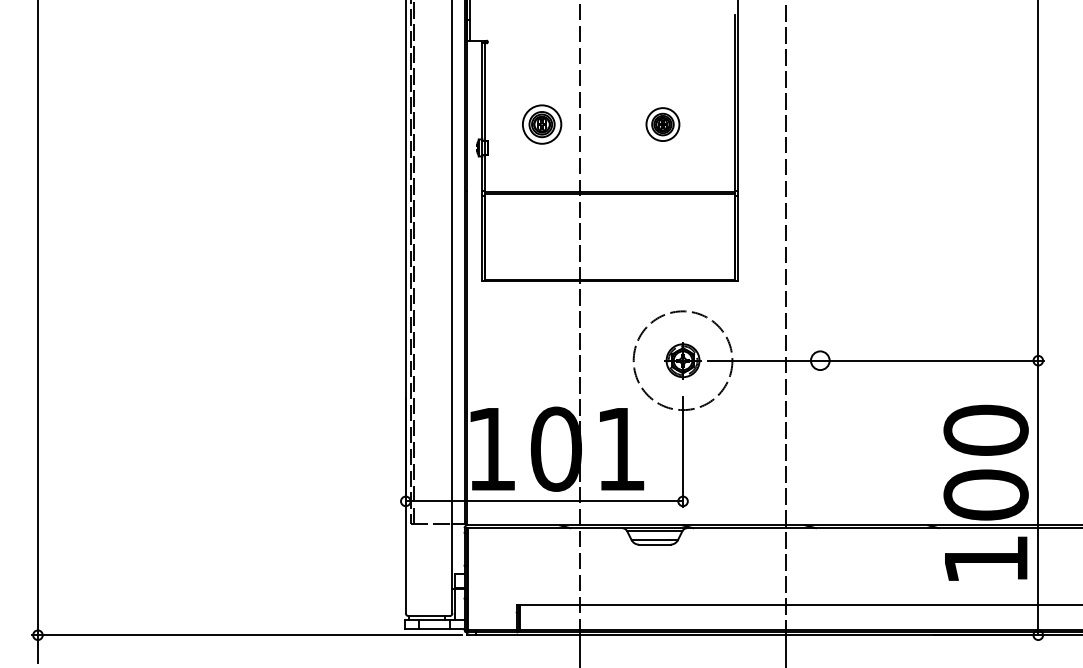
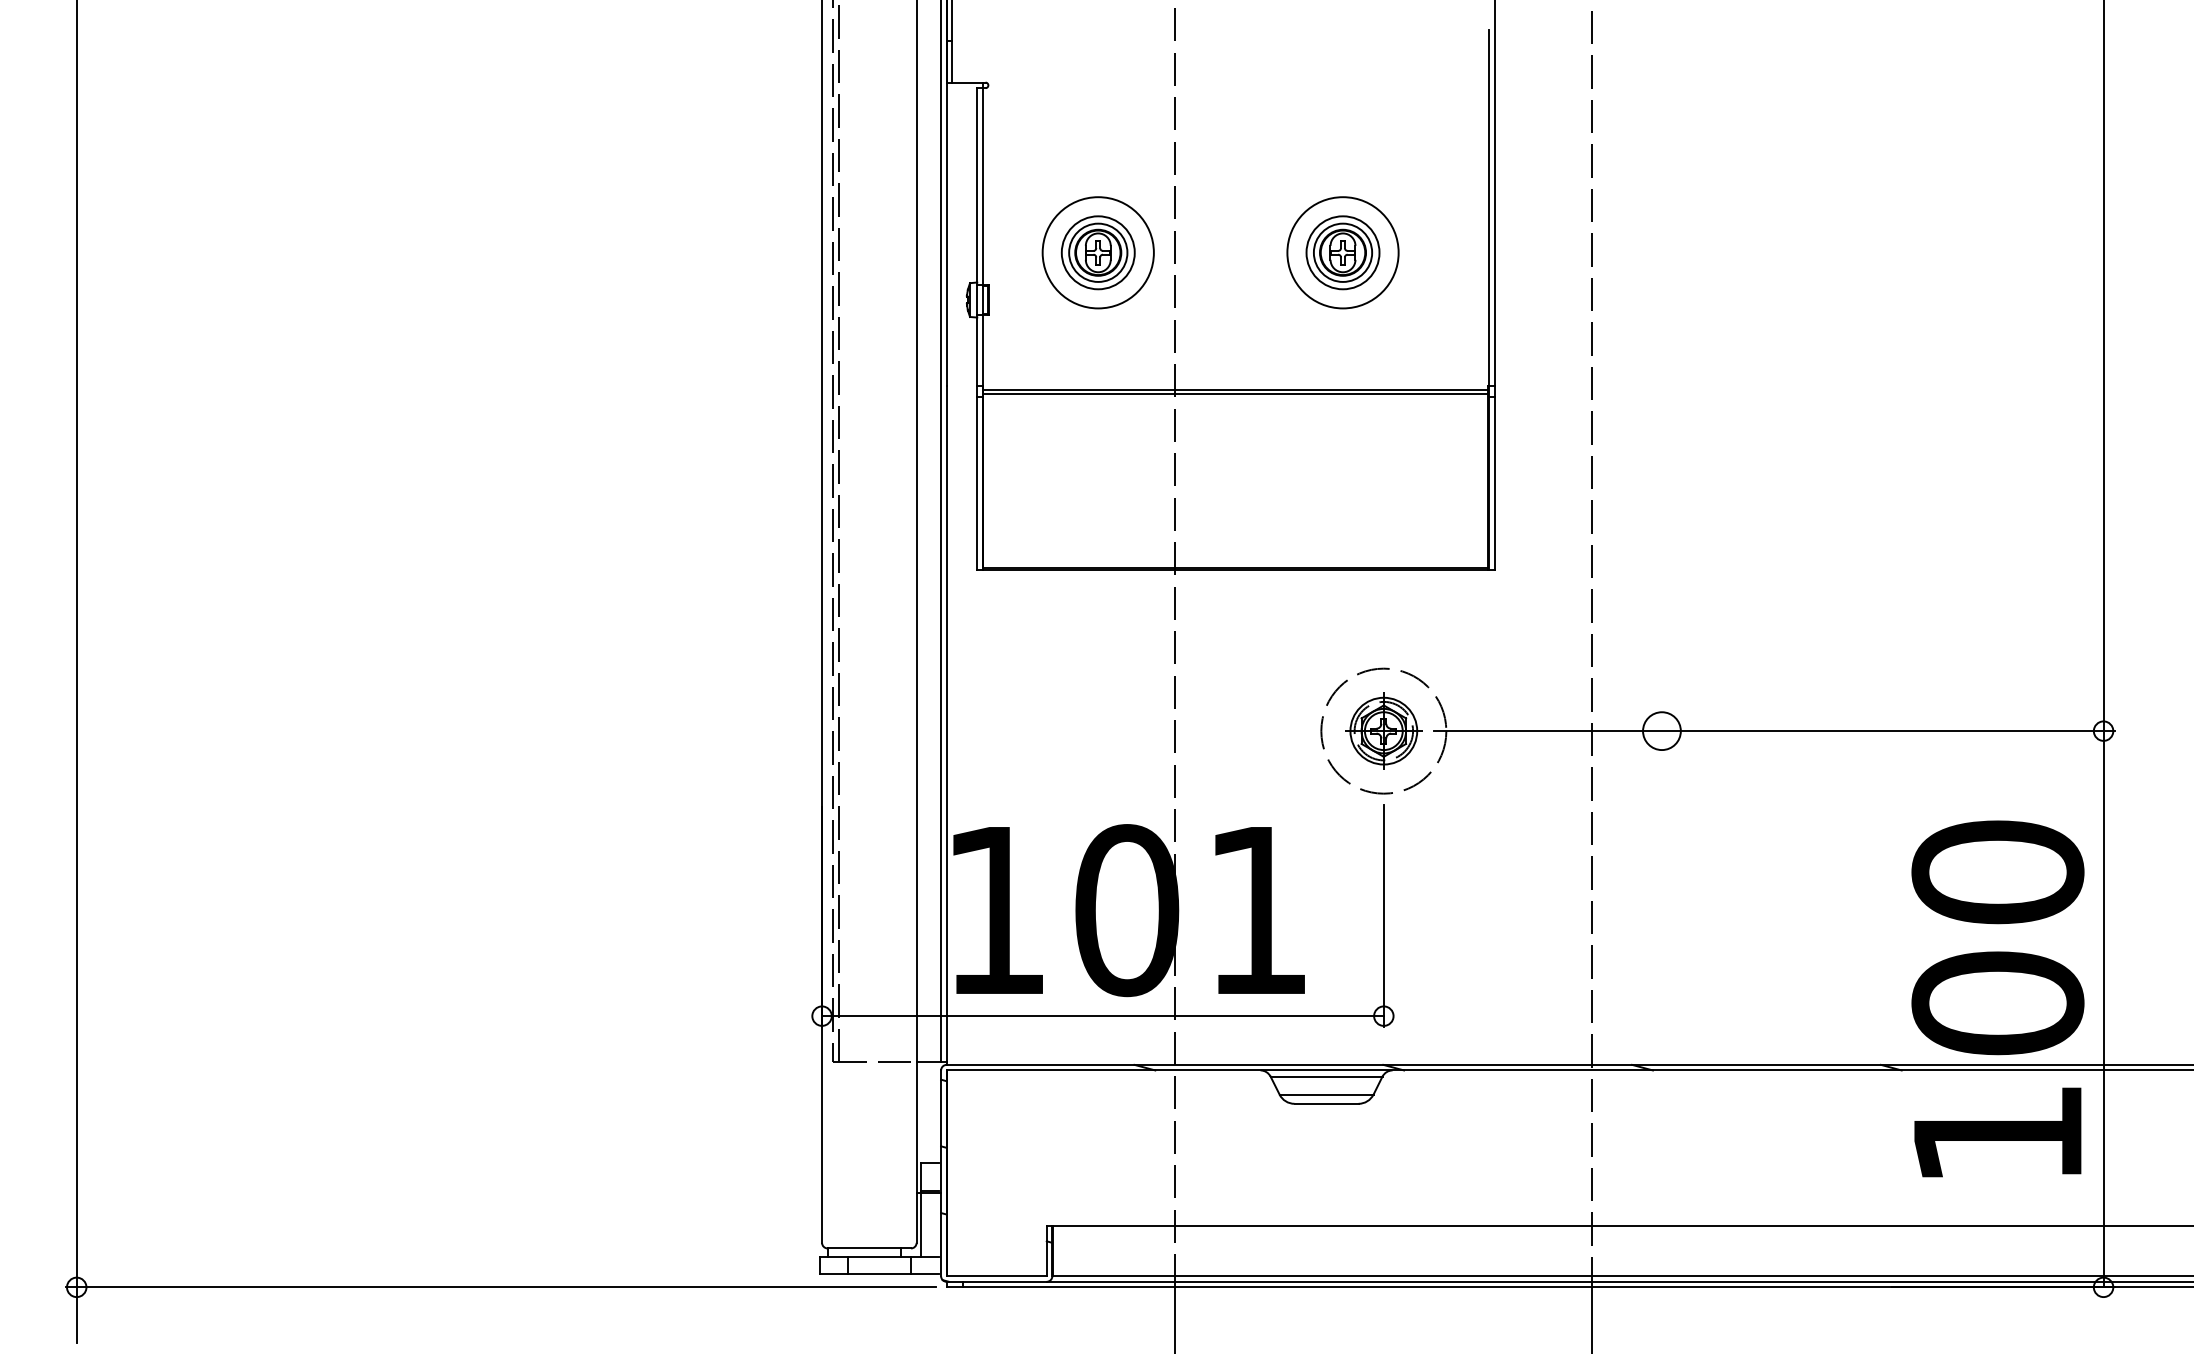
part: (541, 124) -> (1097, 252), size x1.43
part: (662, 124) -> (1342, 252), size x1.67
circle: (682, 360) -> (1382, 730), size x0.62

